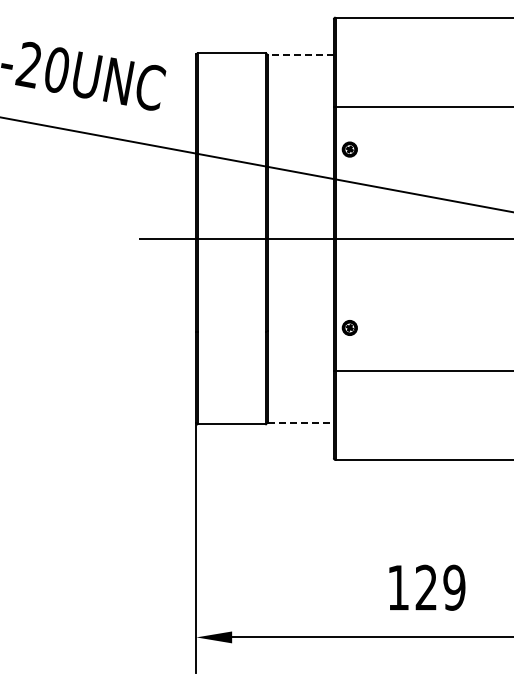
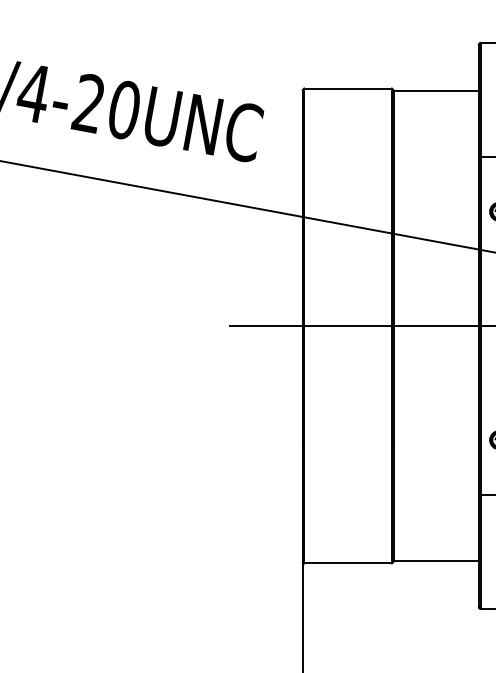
line: (300, 55) -> (436, 91), dashed -> solid
line: (301, 422) -> (437, 561), dashed -> solid

